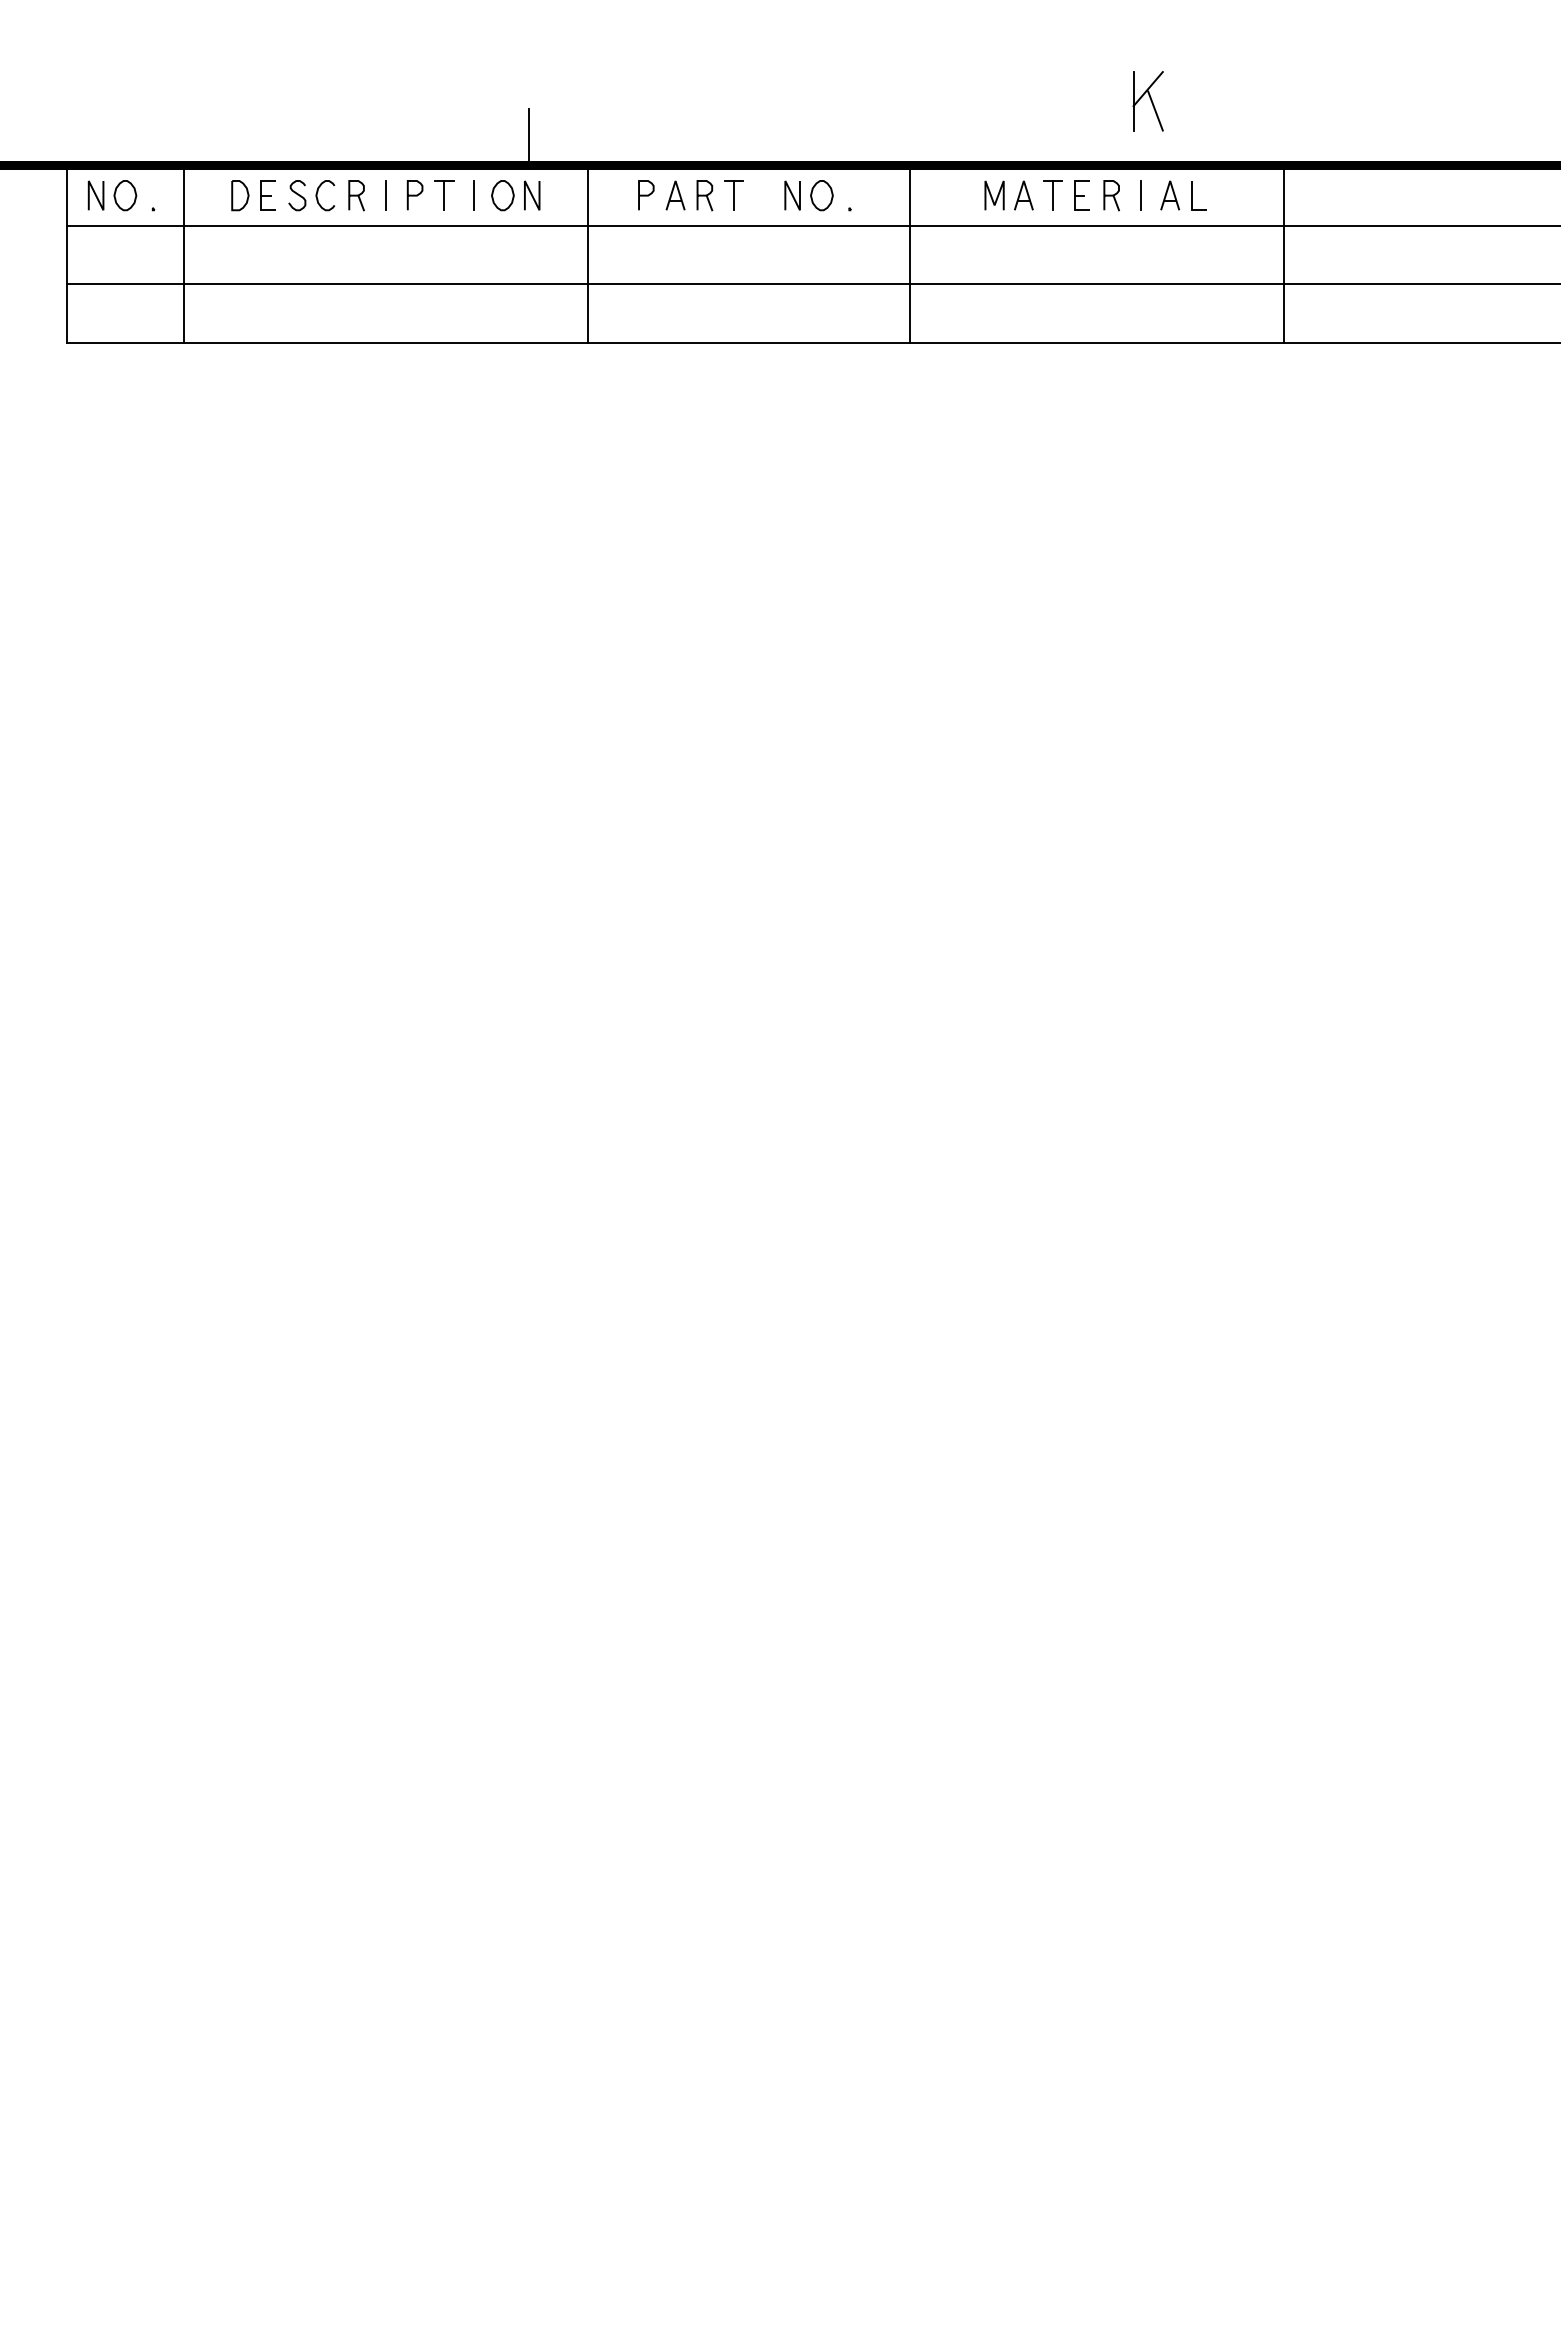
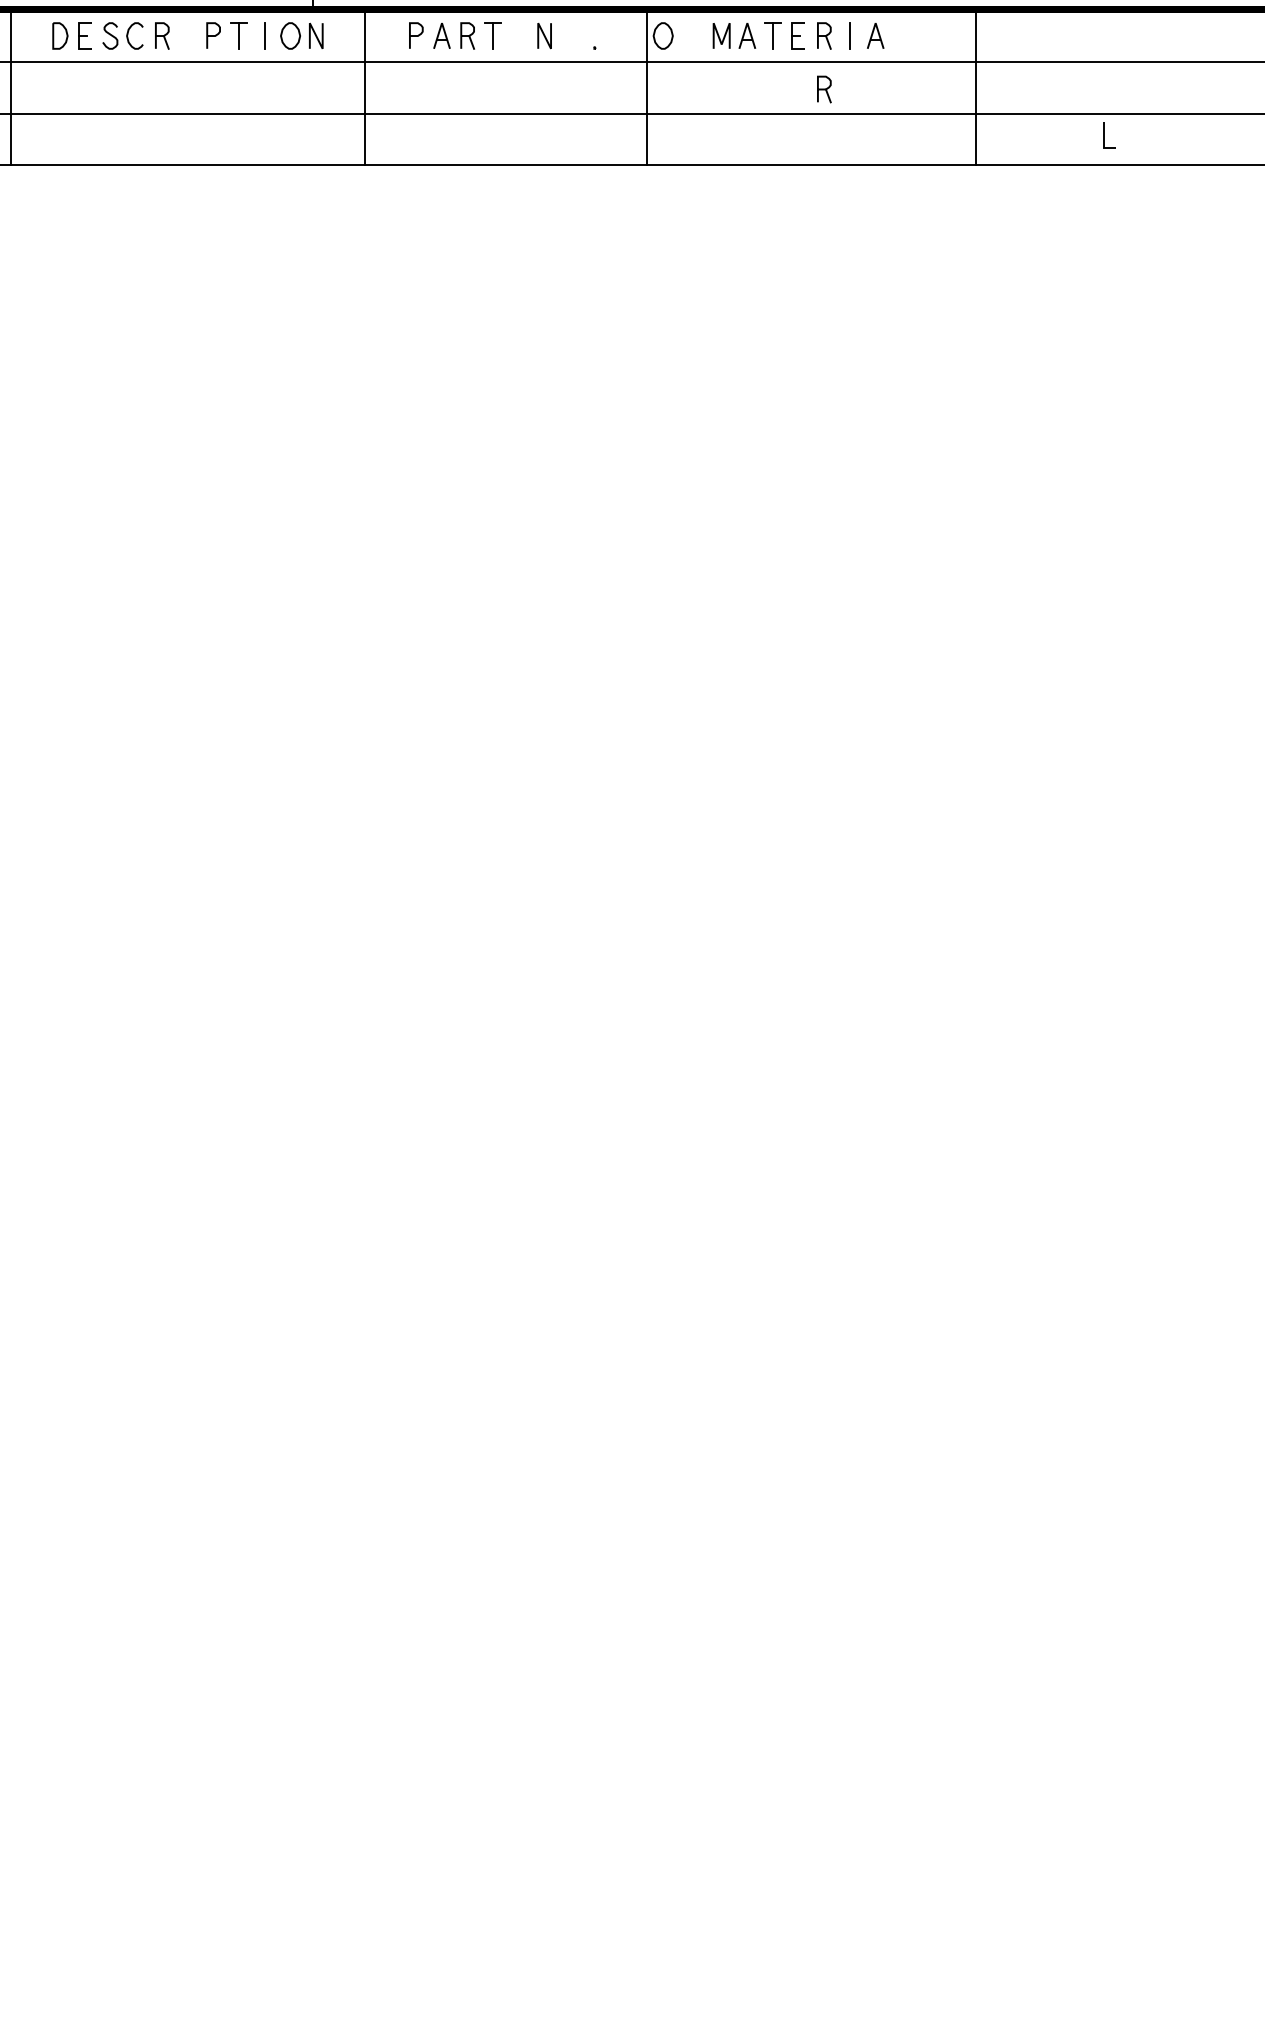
line: (385, 195) -> (187, 35), removed
part: (821, 195) -> (662, 35), moved
line: (1192, 195) -> (1103, 134), moved
part: (1111, 256) -> (824, 89), added

